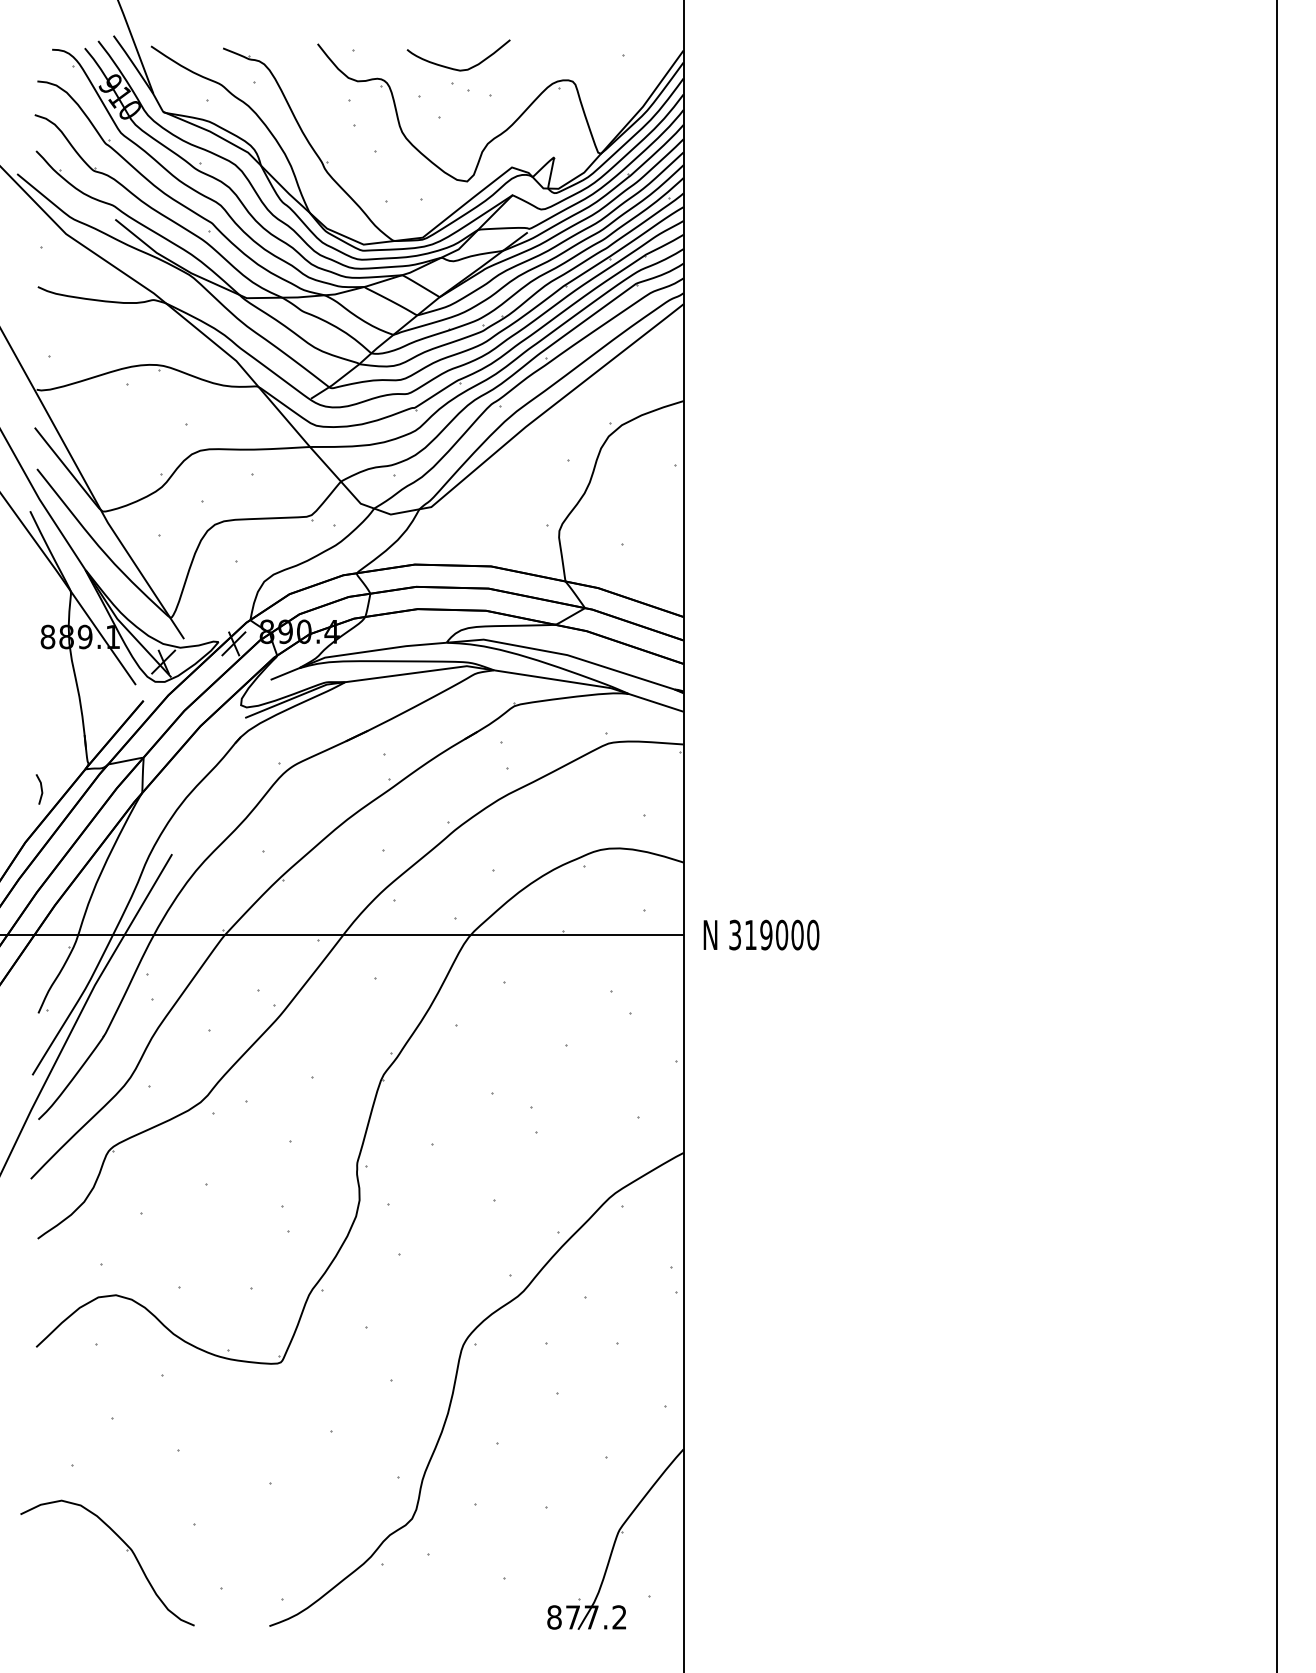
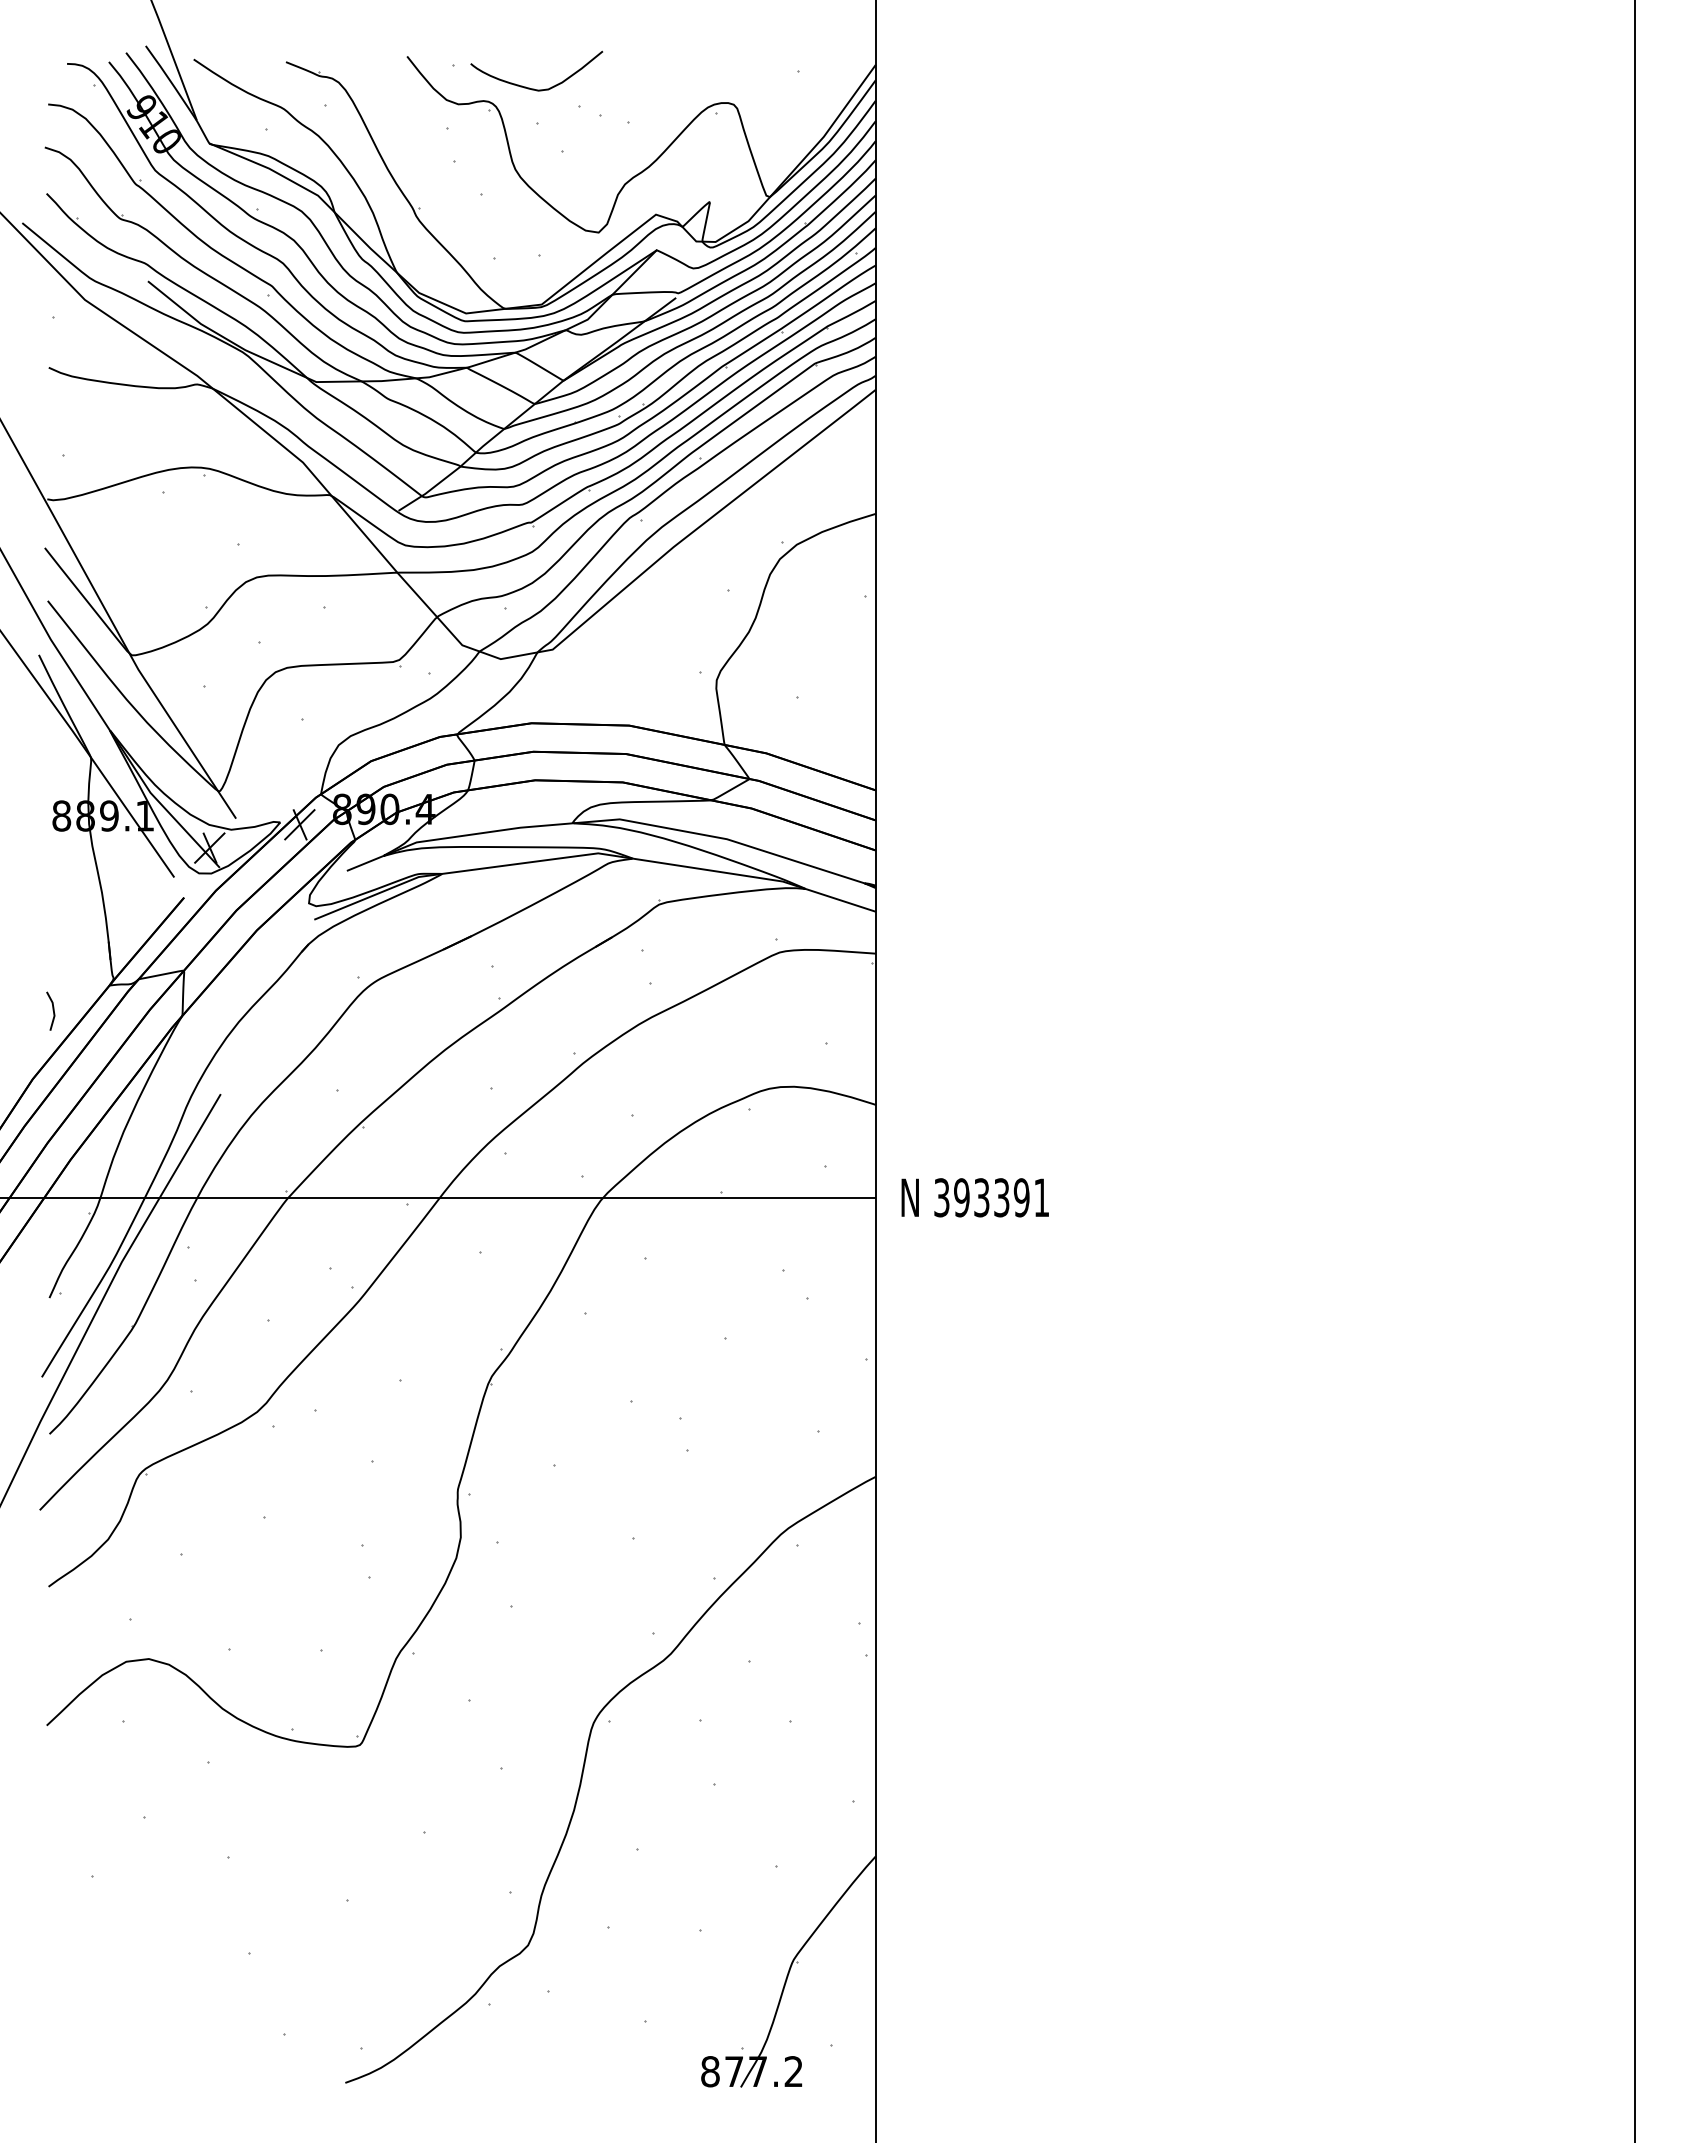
curve: (456, 68) -> (534, 88), moved
text: (781, 934) -> (1001, 1197), 319000 -> 393391
part: (125, 1550) -> (161, 1985), removed

